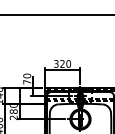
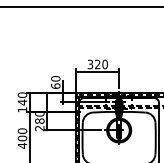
text: (26, 81) -> (55, 85), 70 -> 60

